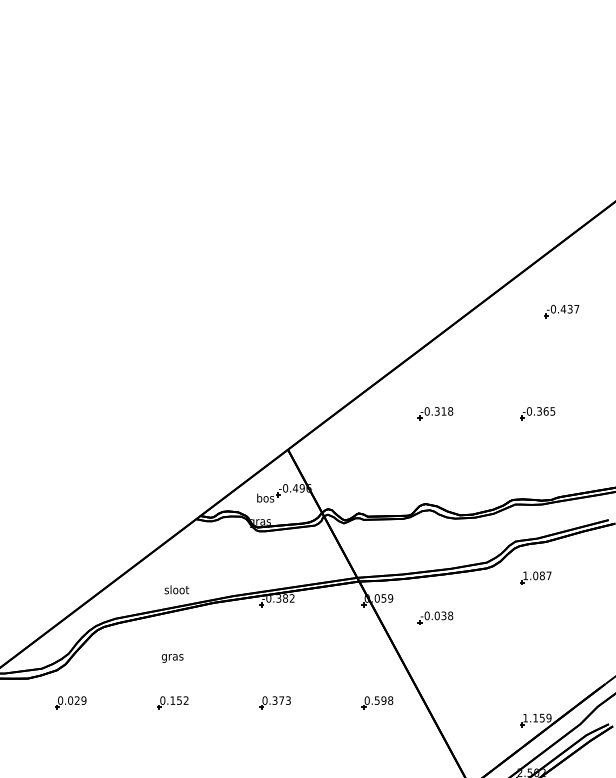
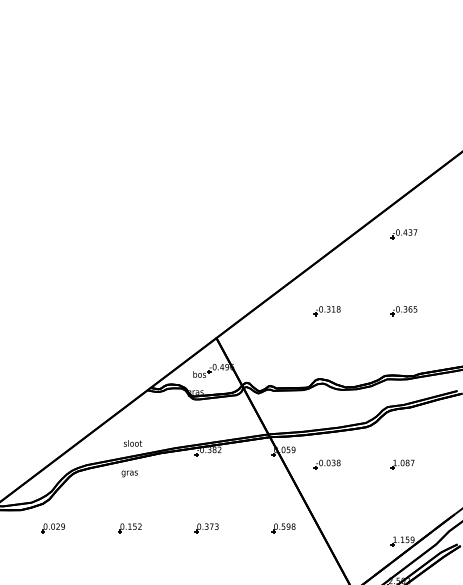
part: (561, 311) -> (403, 234), moved
part: (535, 577) -> (402, 464), moved
text: (172, 658) -> (129, 473), moved

